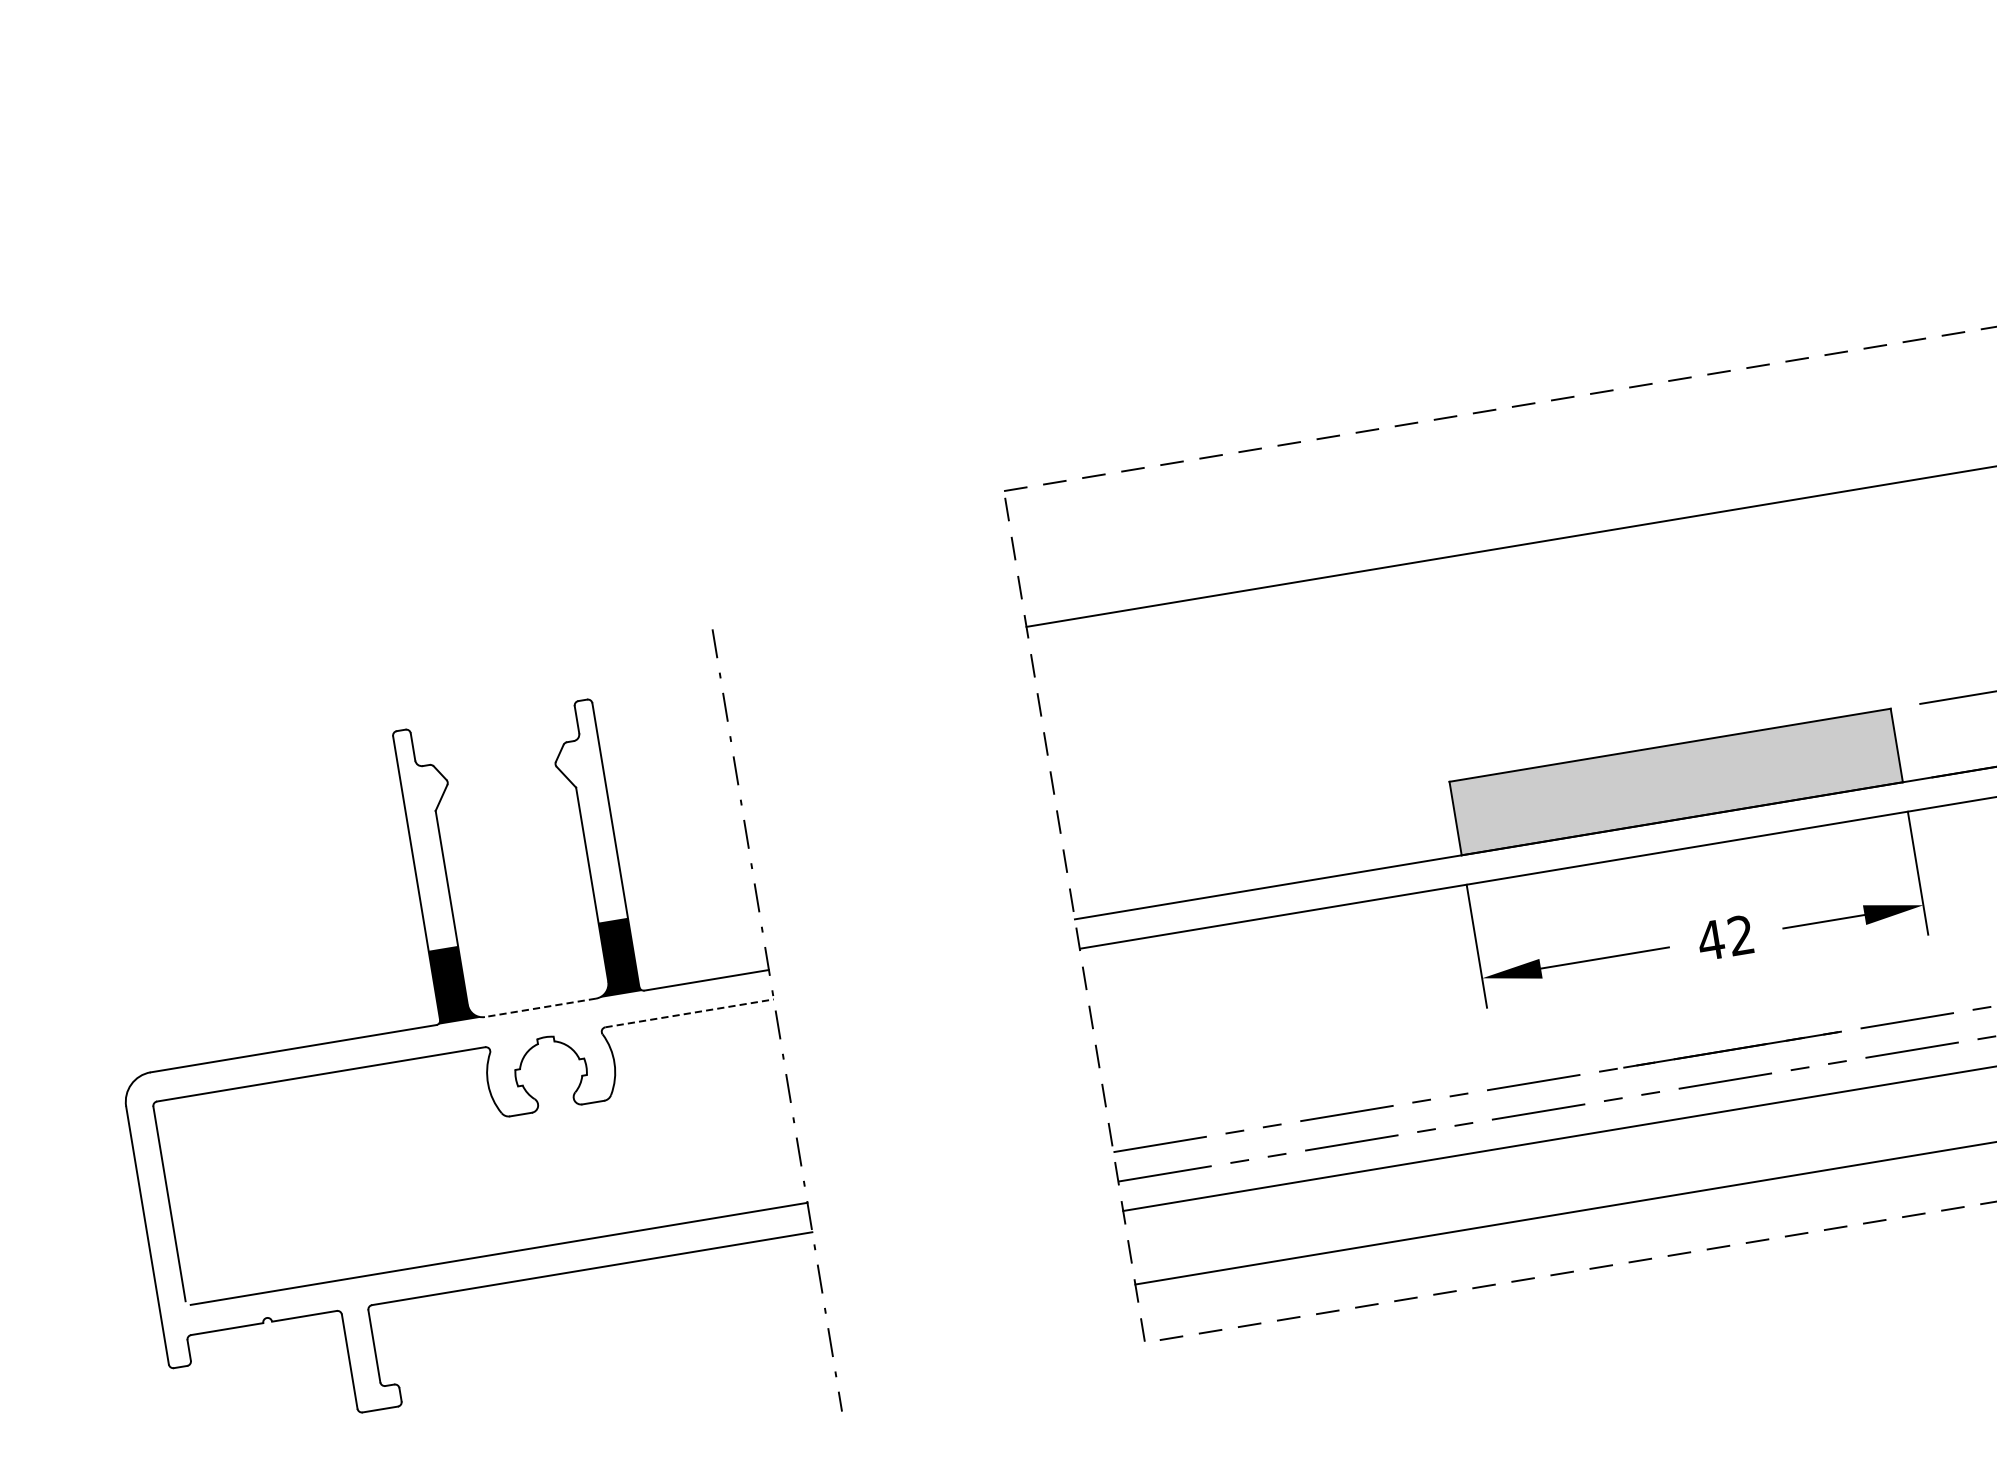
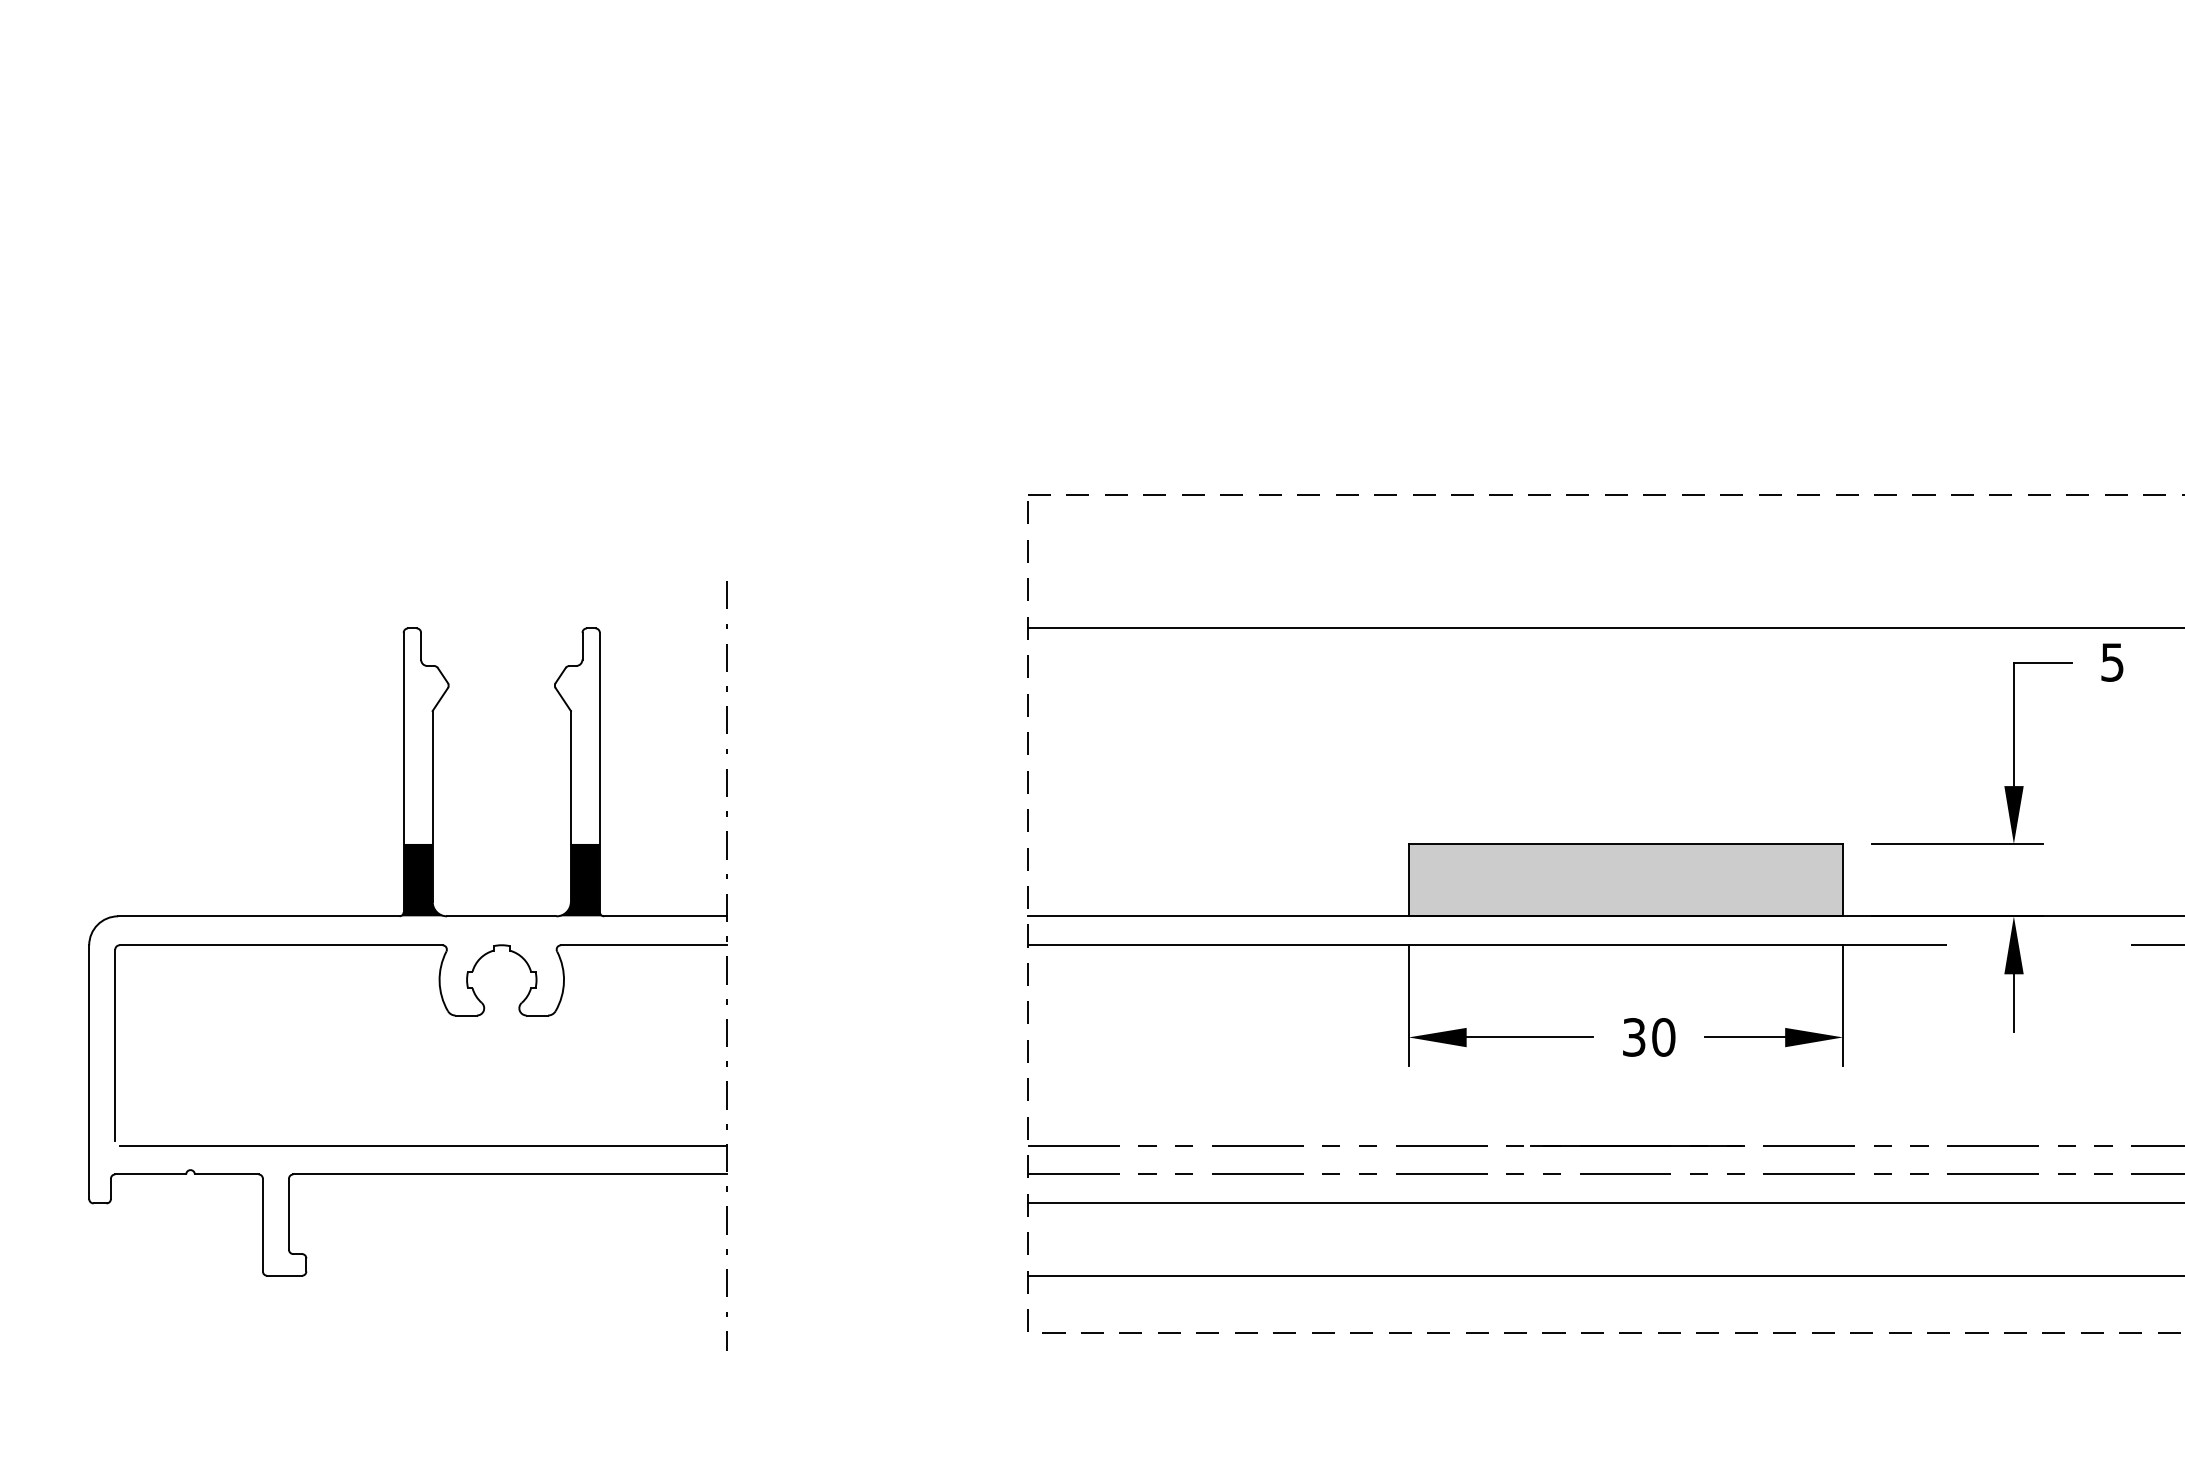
text: (1725, 938) -> (1648, 1037), 42 -> 30
line: (540, 1008) -> (501, 916), dashed -> solid
line: (689, 1013) -> (643, 945), dashed -> solid

